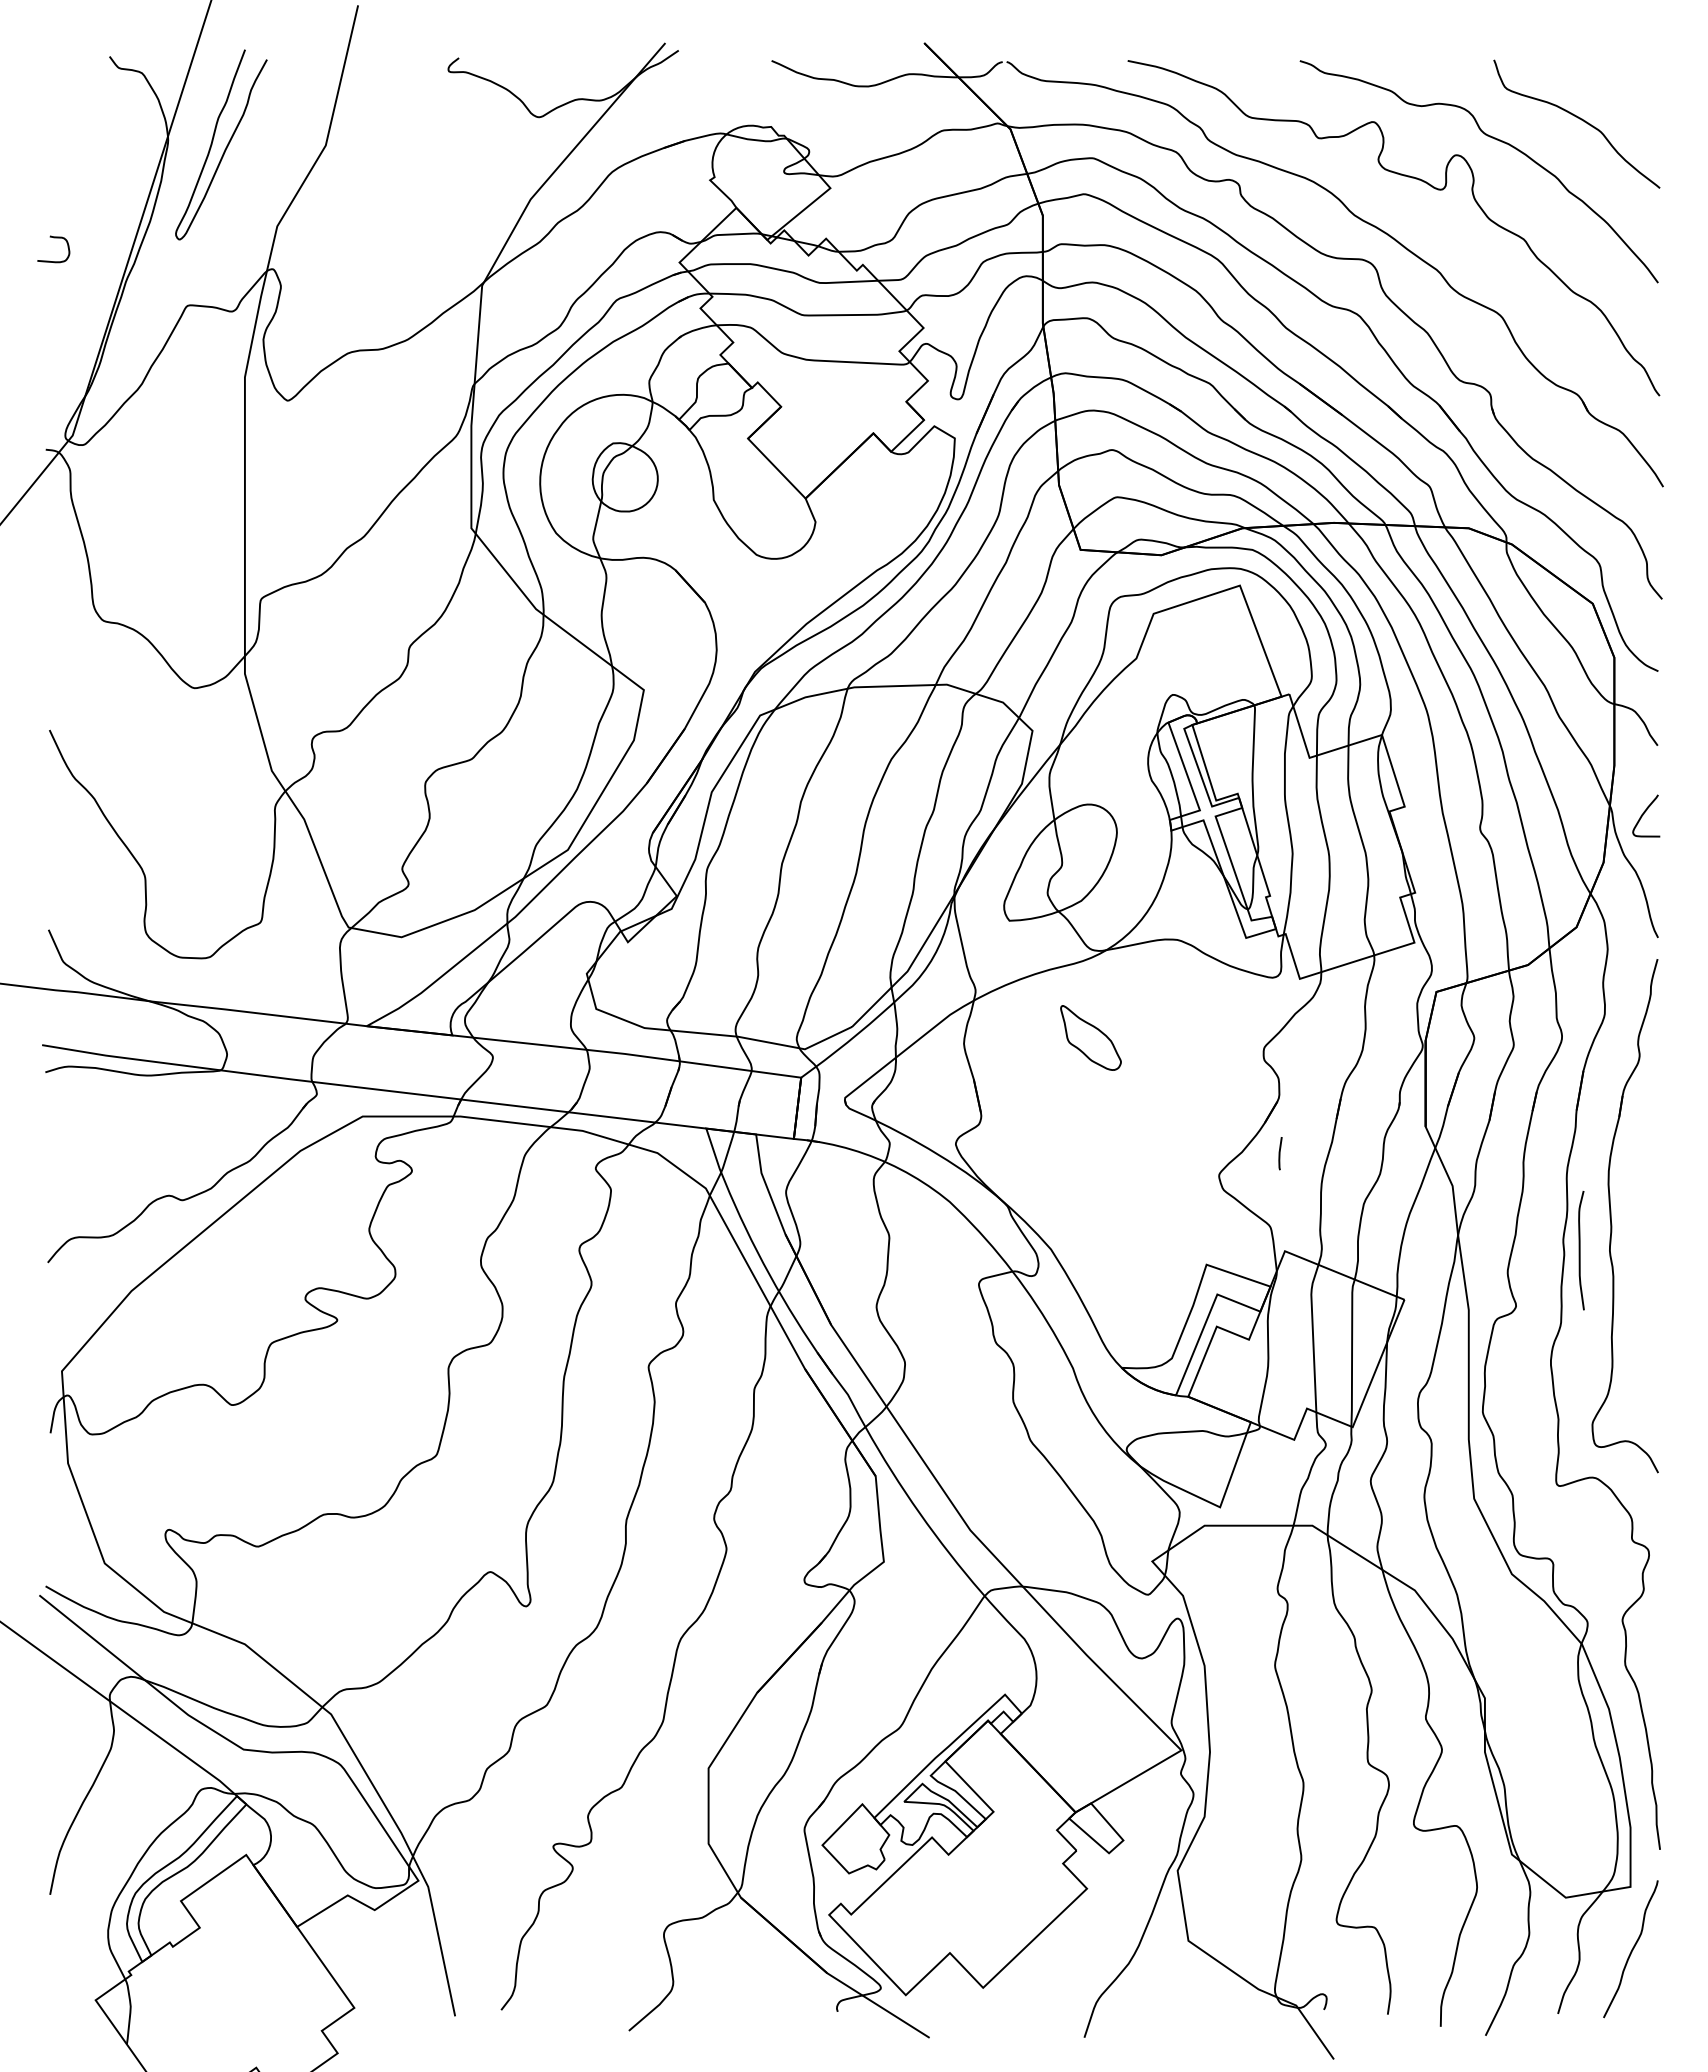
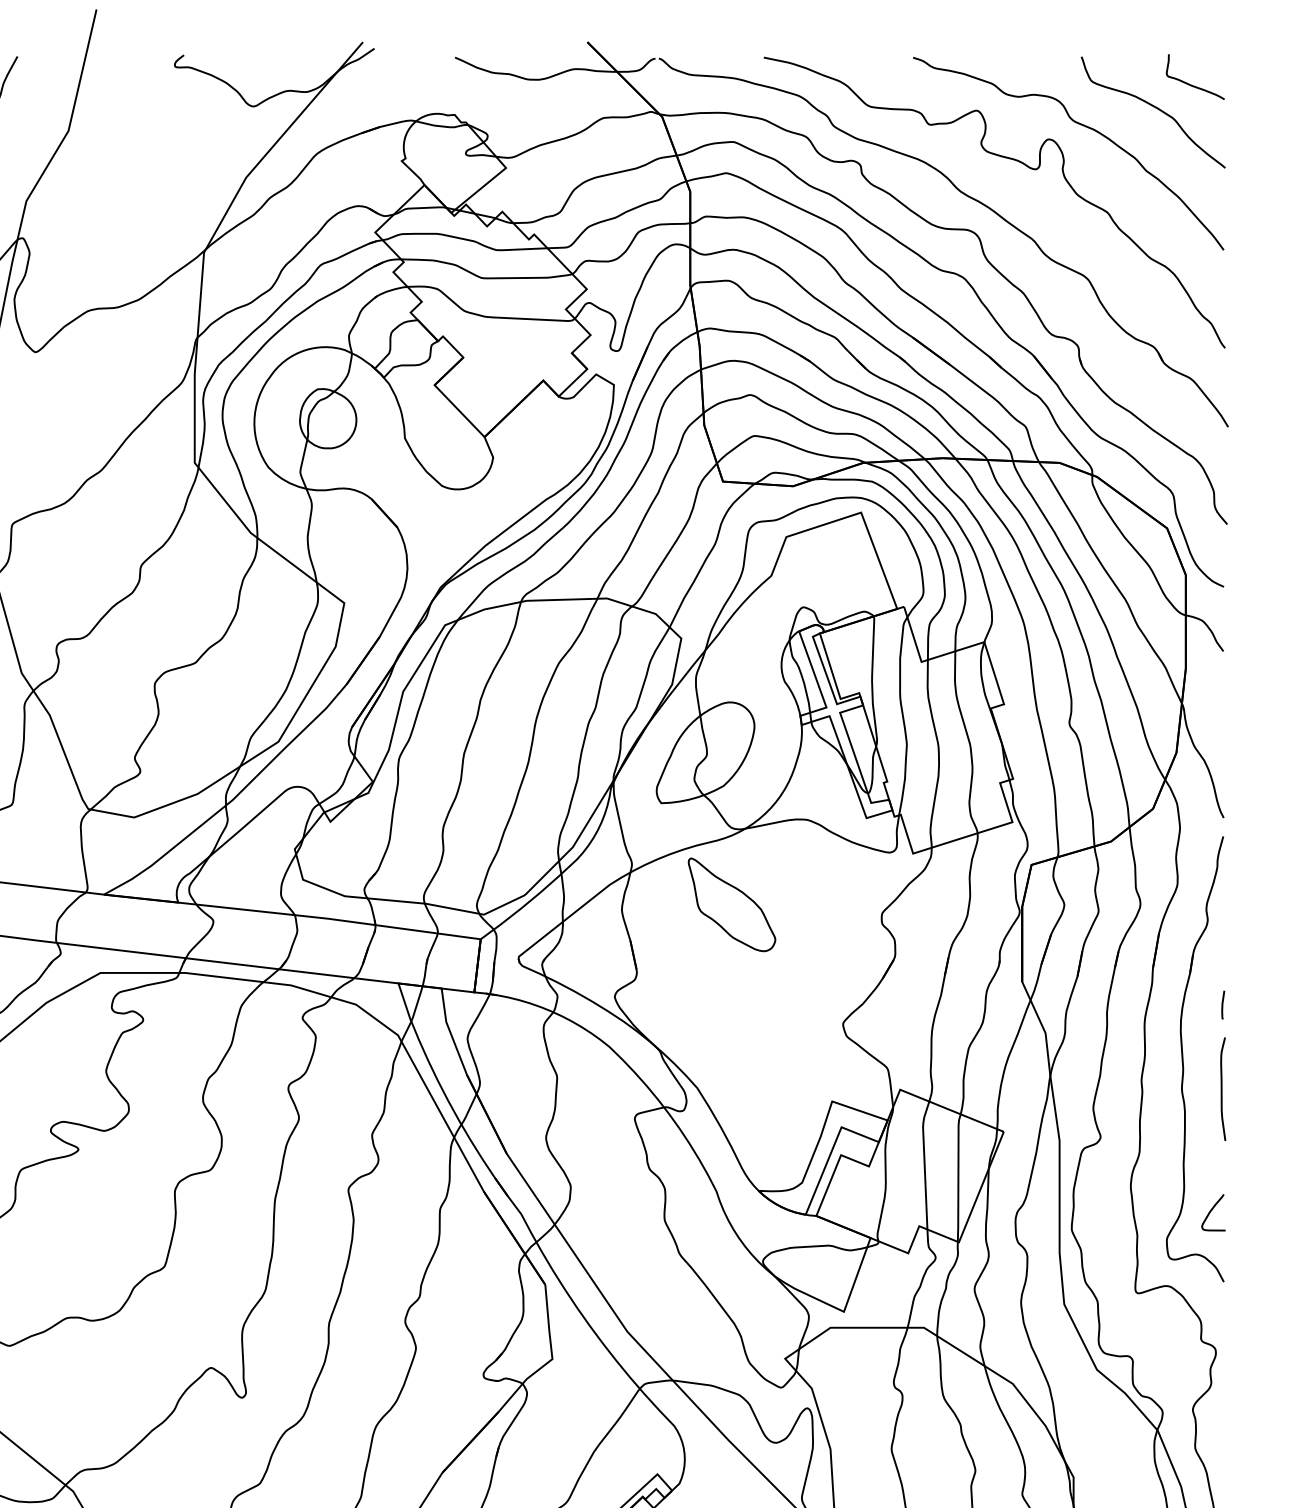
curve: (1622, 92) -> (1192, 85), added
curve: (1644, 813) -> (1211, 1210), moved
part: (1090, 1037) -> (731, 904), size x1.67
line: (1280, 1153) -> (1223, 1005), moved
curve: (1580, 1250) -> (1222, 1089), moved

